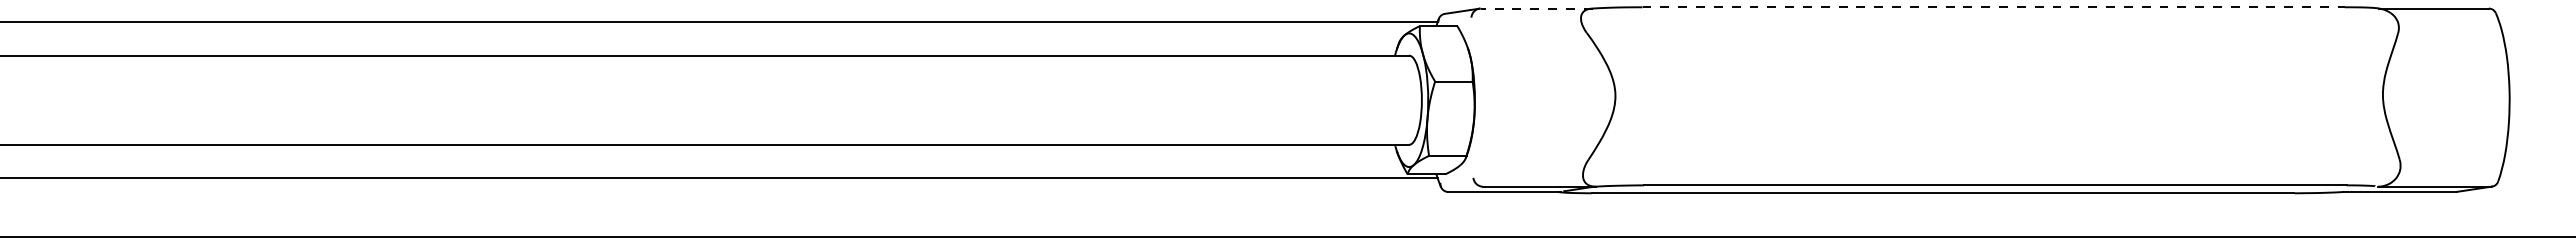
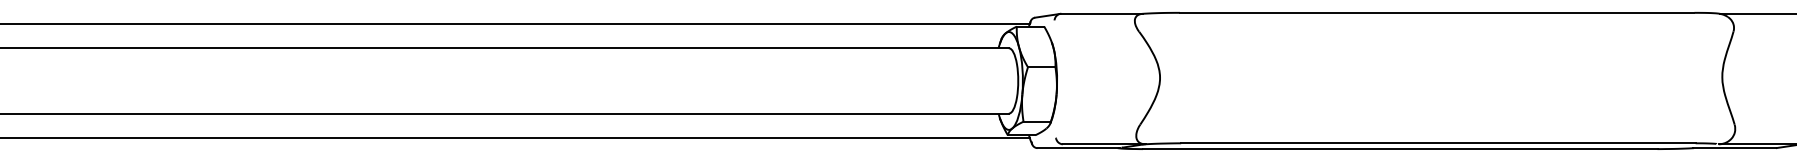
line: (1994, 7) -> (1437, 13), dashed -> solid
line: (1536, 8) -> (1102, 13), dashed -> solid

